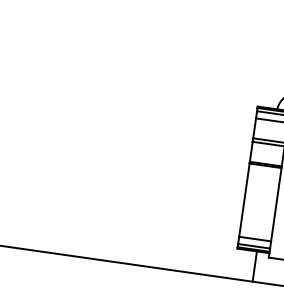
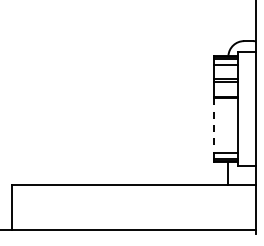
line: (243, 200) -> (213, 126), solid -> dashed

